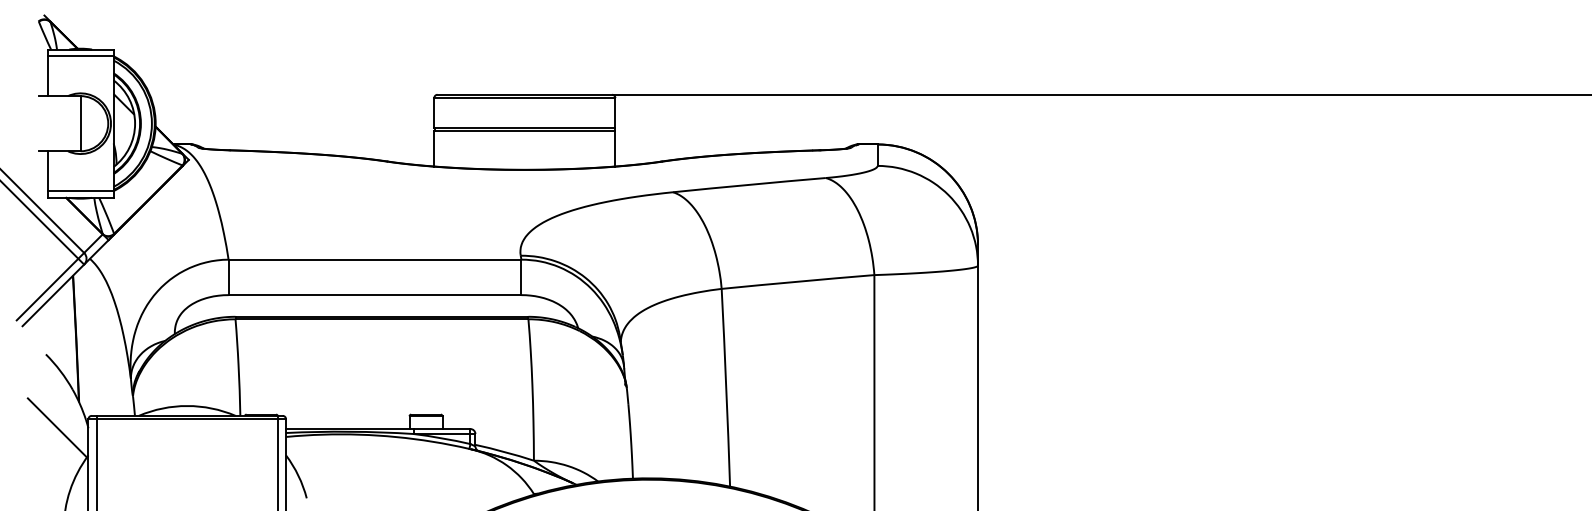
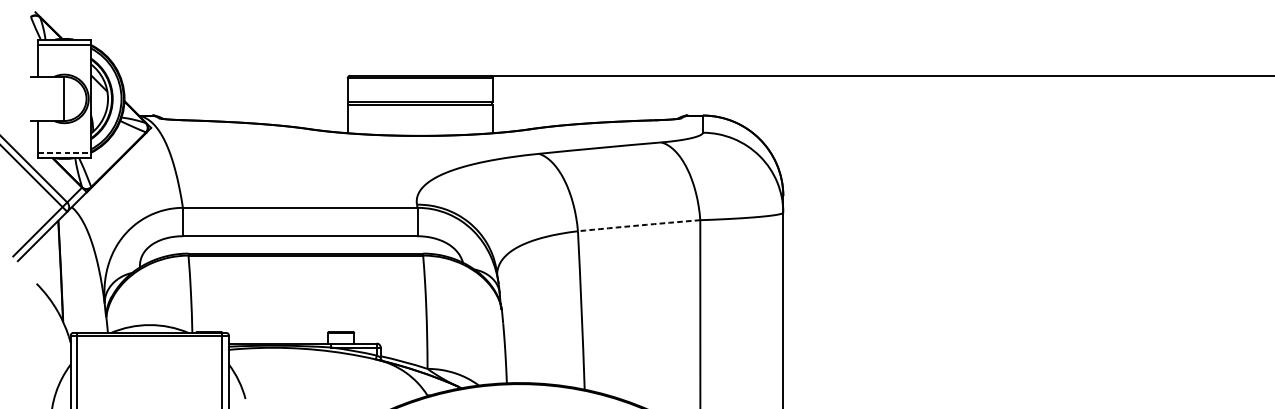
line: (80, 191) -> (64, 153), solid -> dashed
arc: (798, 281) -> (639, 225), solid -> dashed
line: (56, 427) -> (45, 342), removed

